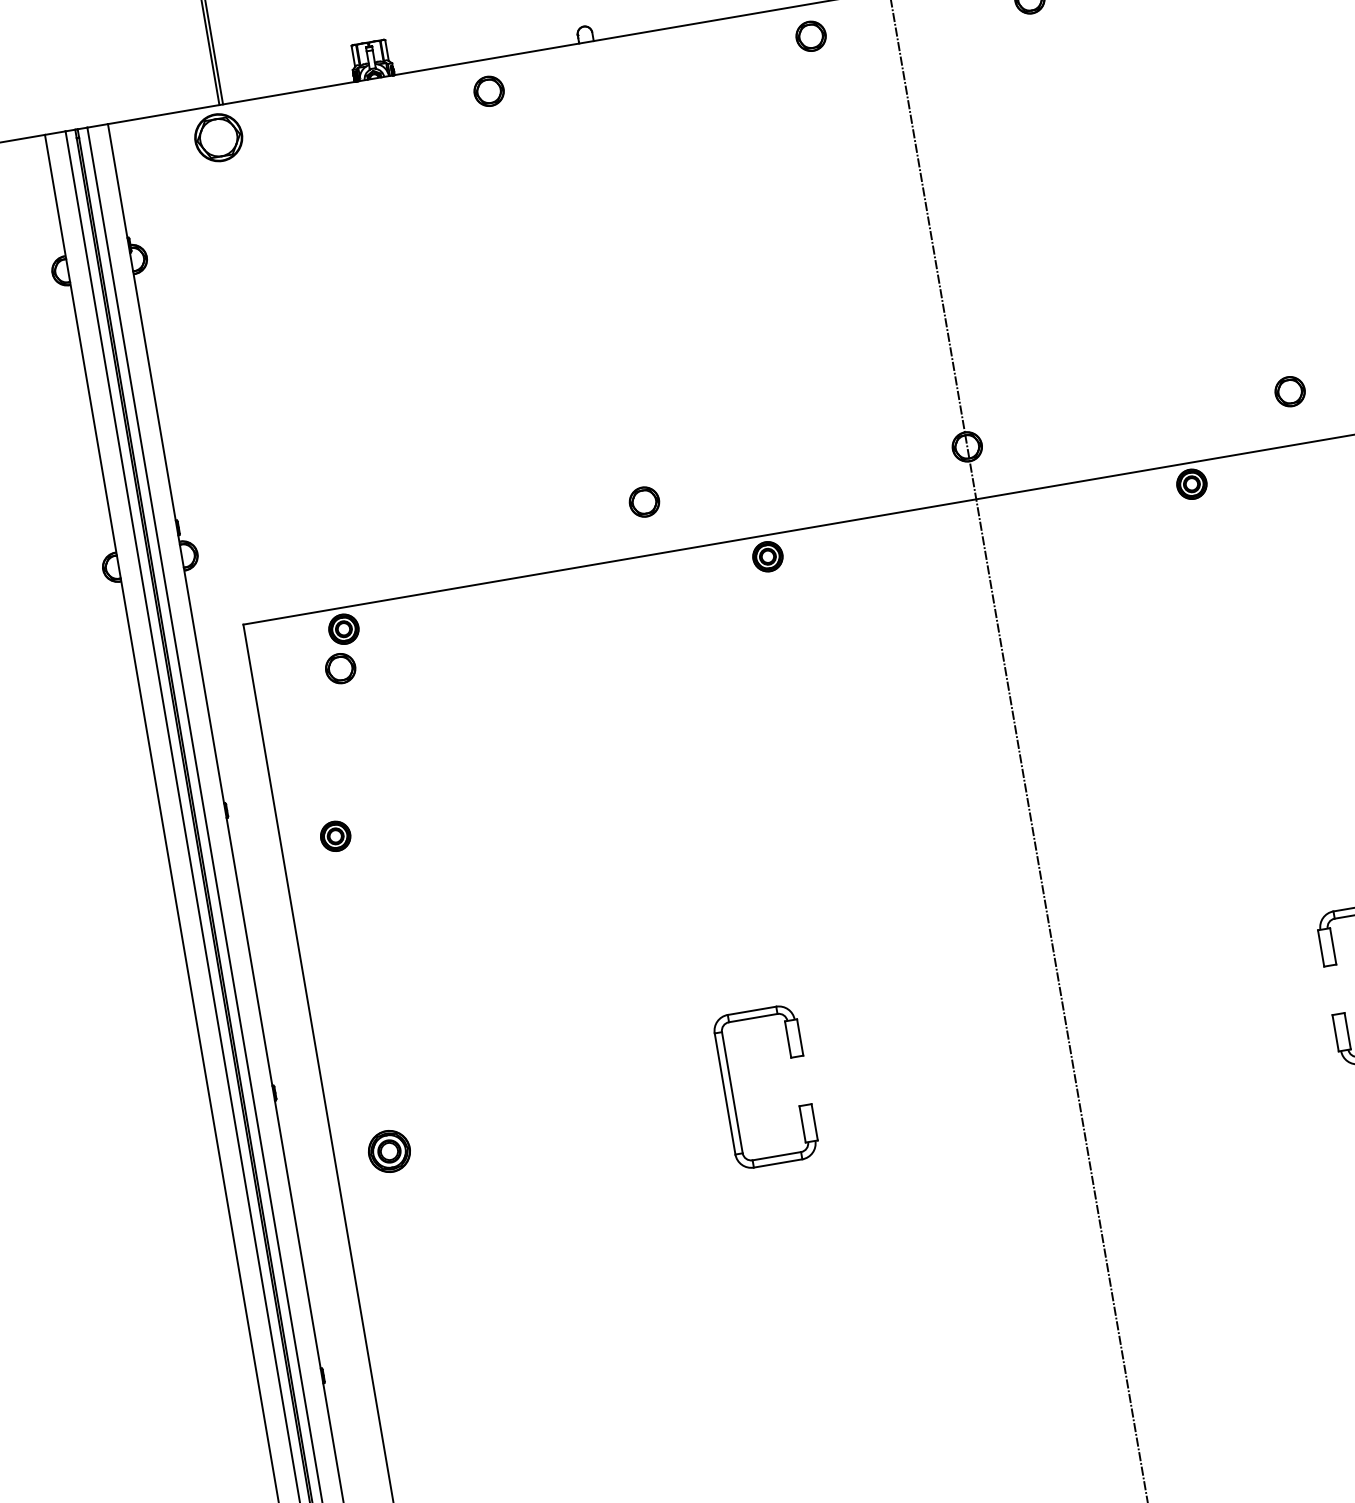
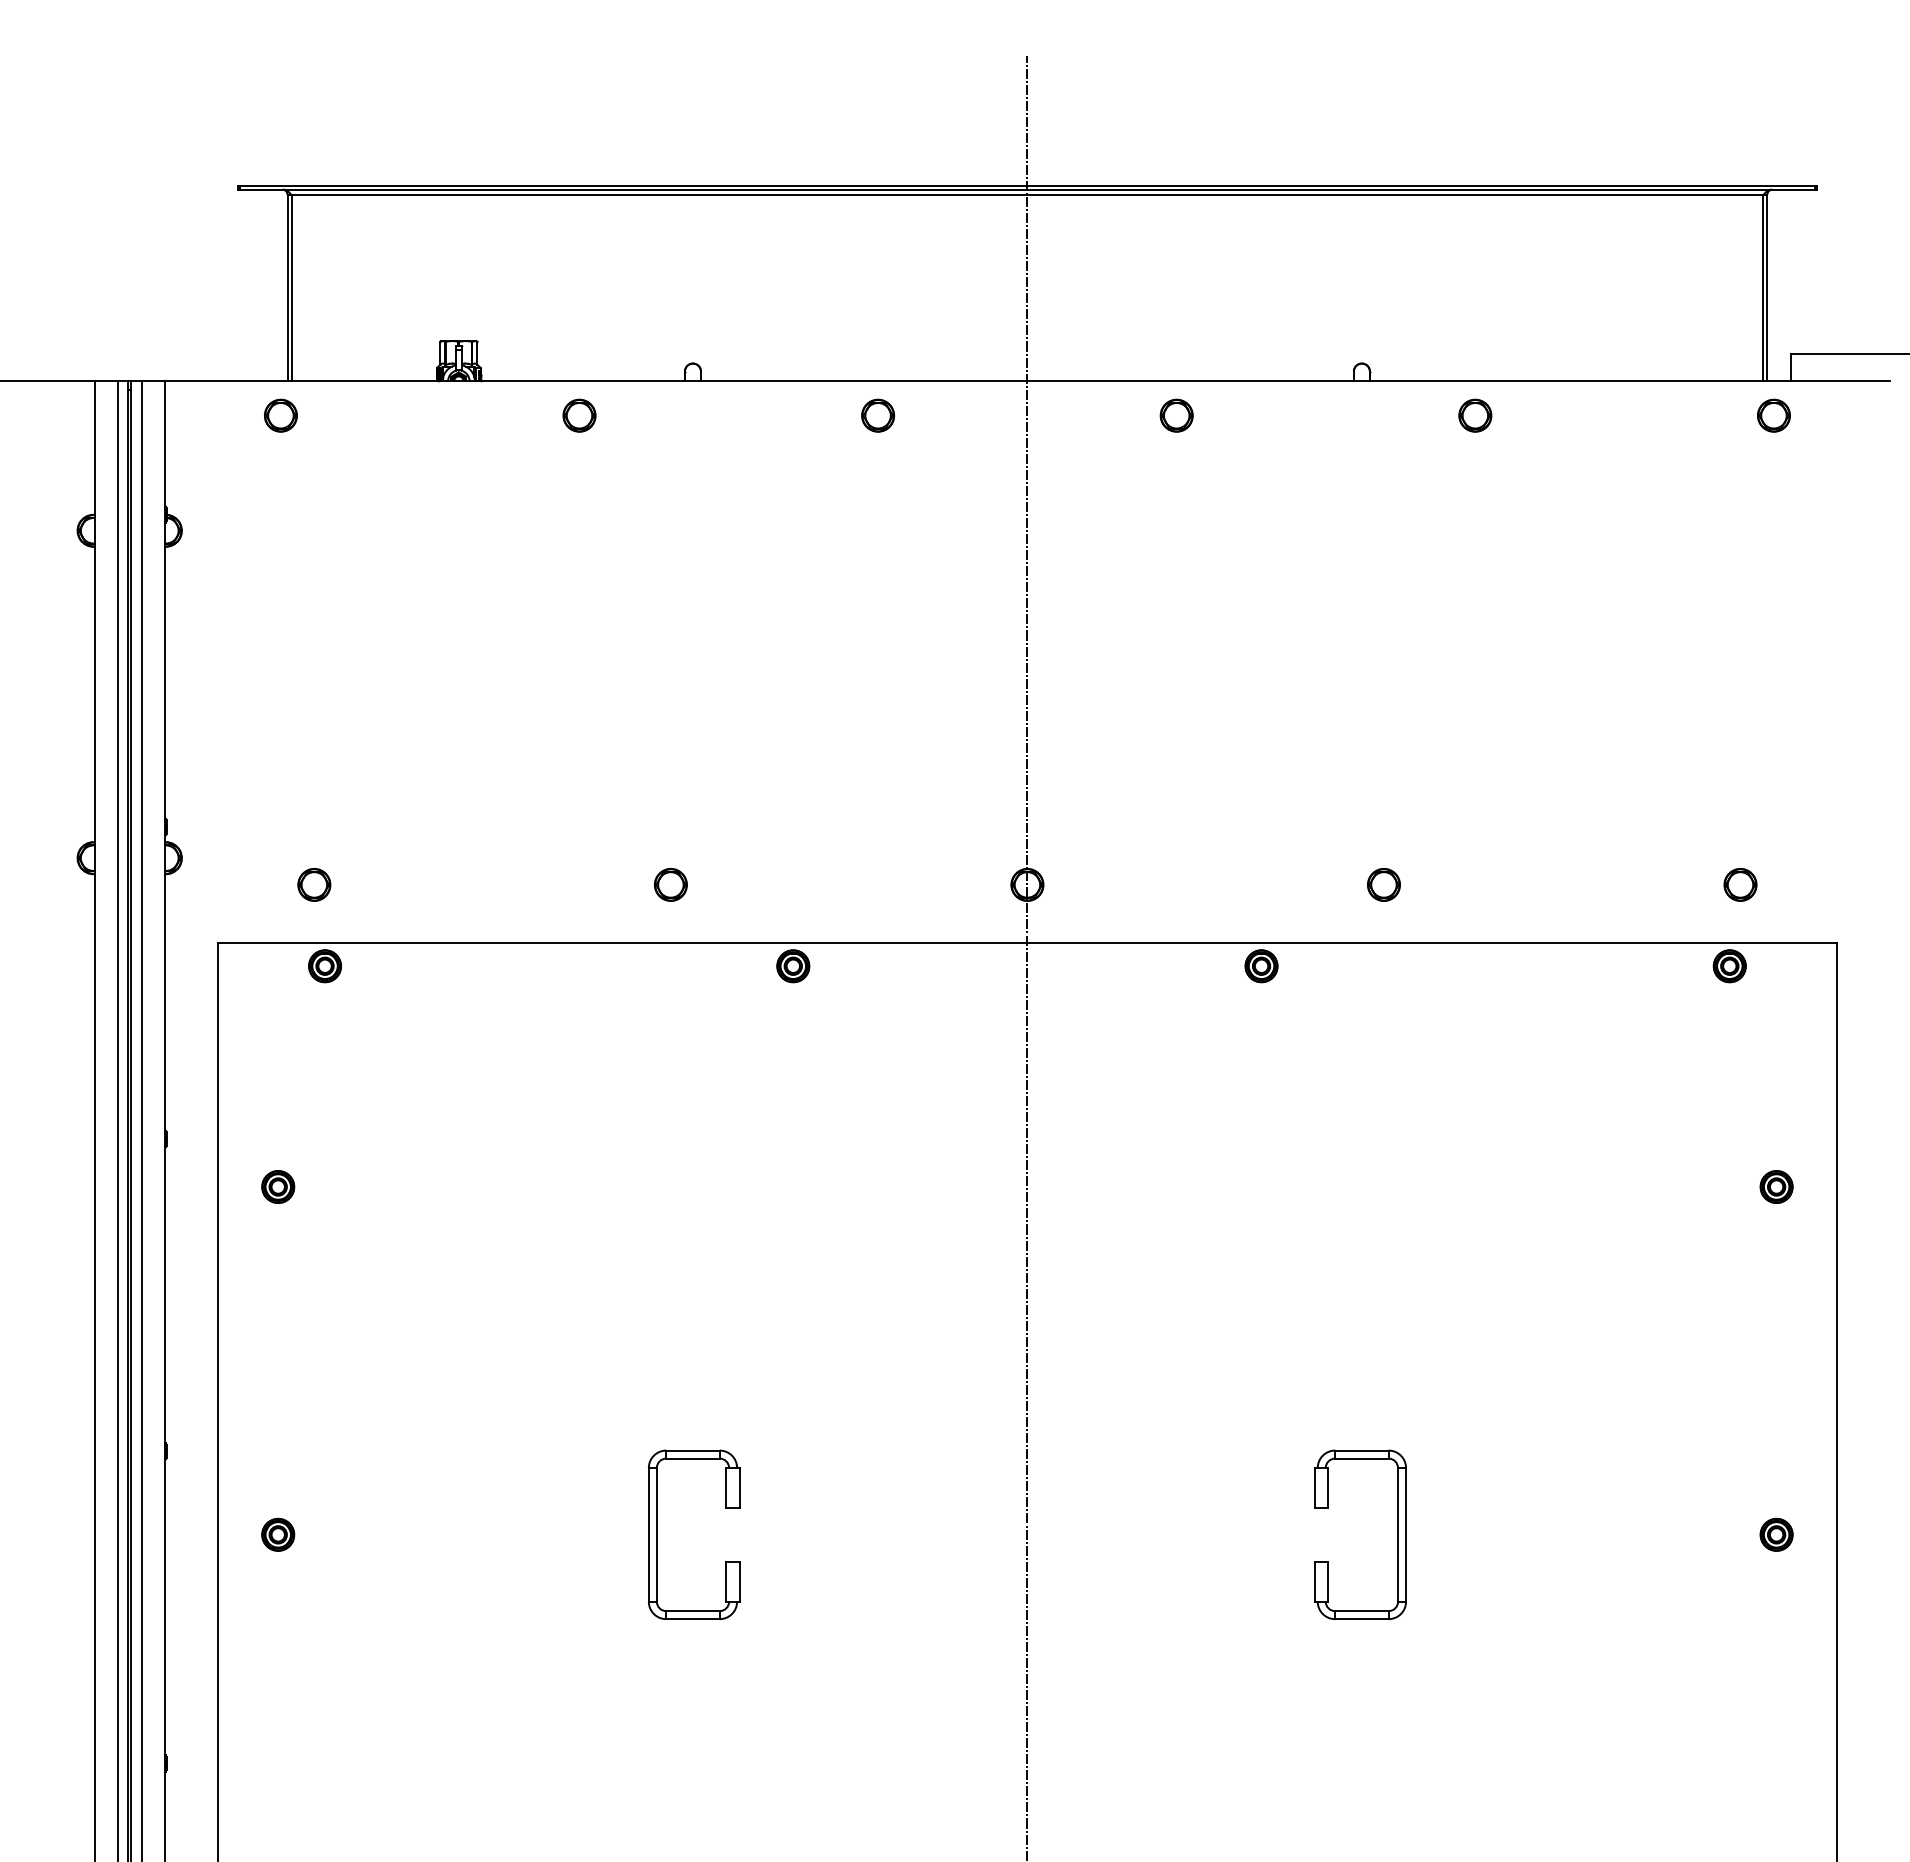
part: (811, 36) -> (878, 415), moved
part: (218, 137) -> (280, 415), size x0.62
part: (340, 668) -> (314, 884), moved
part: (389, 1150) -> (278, 1534), size x0.71

